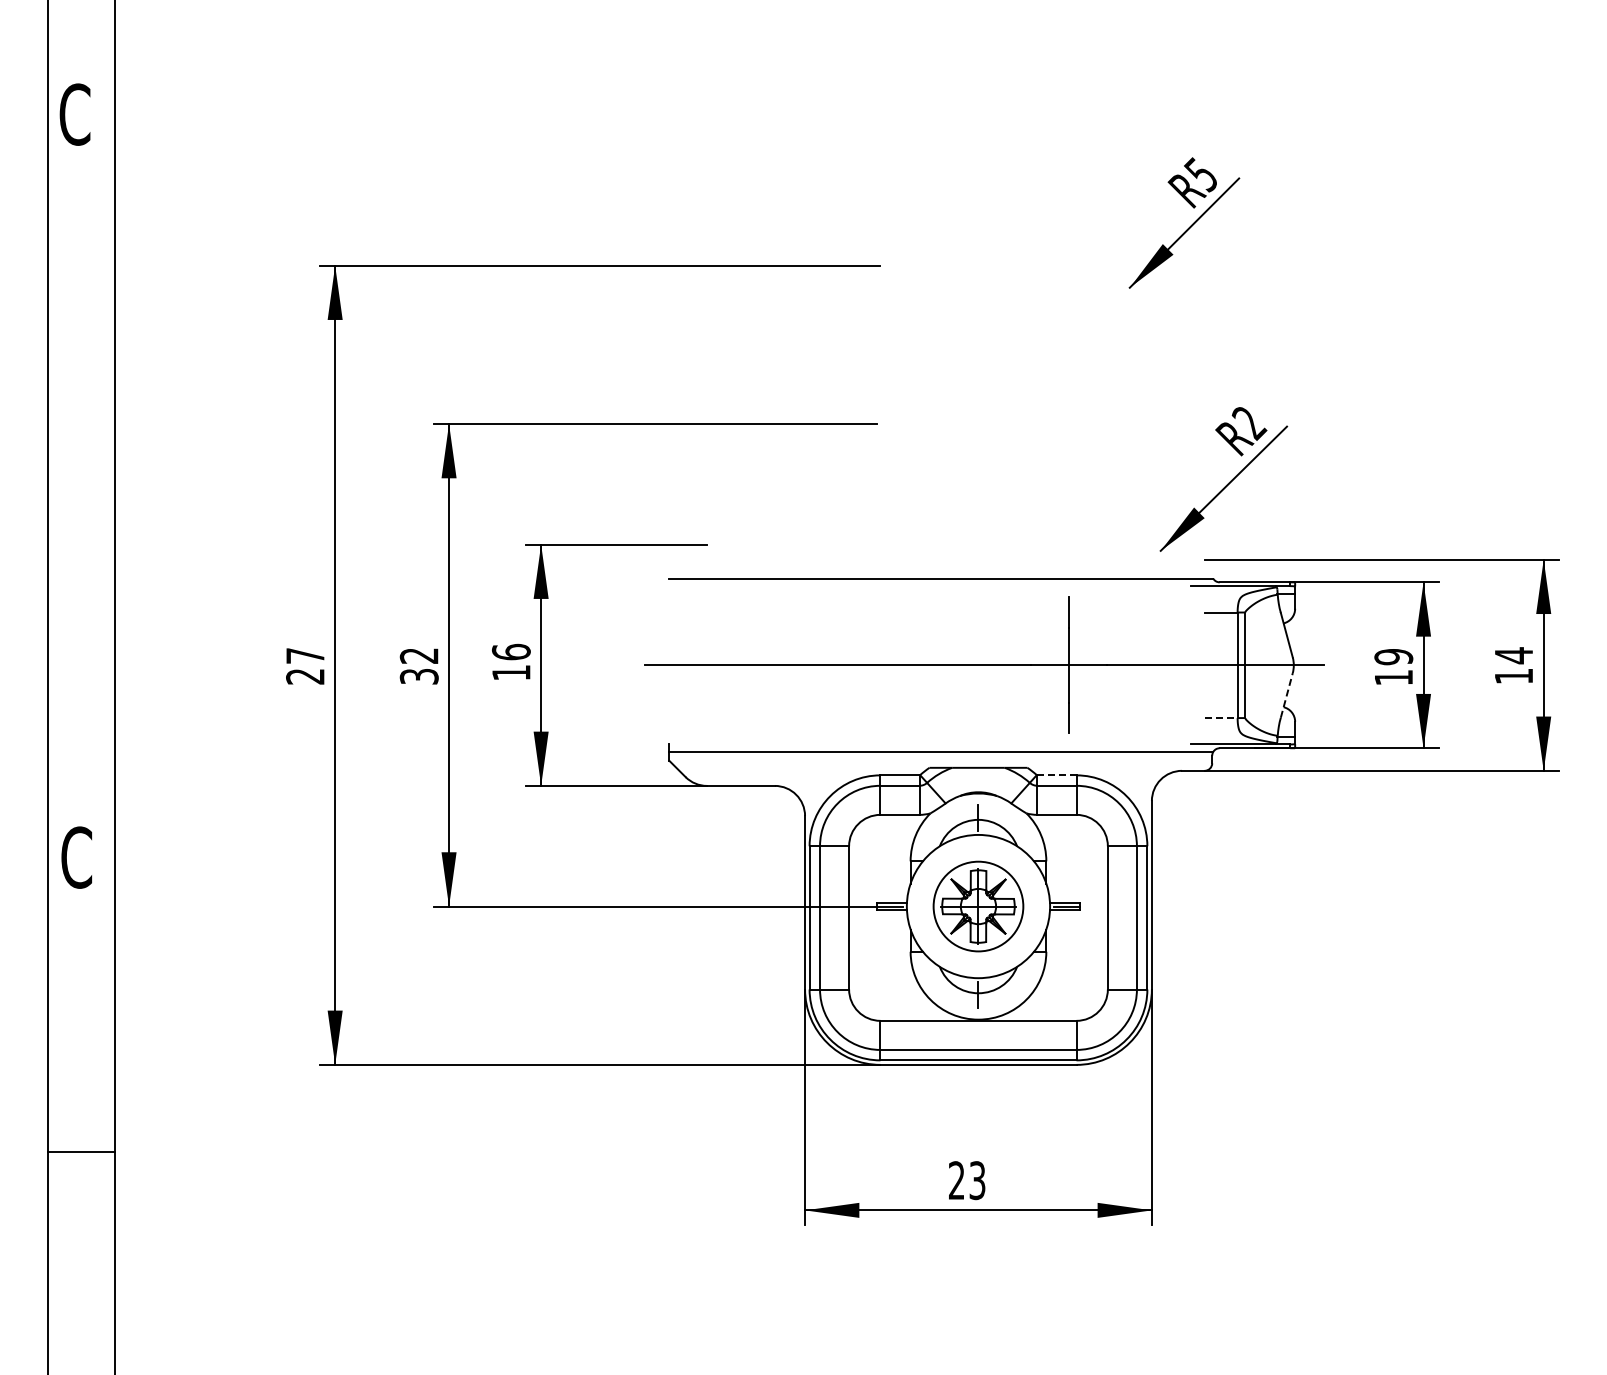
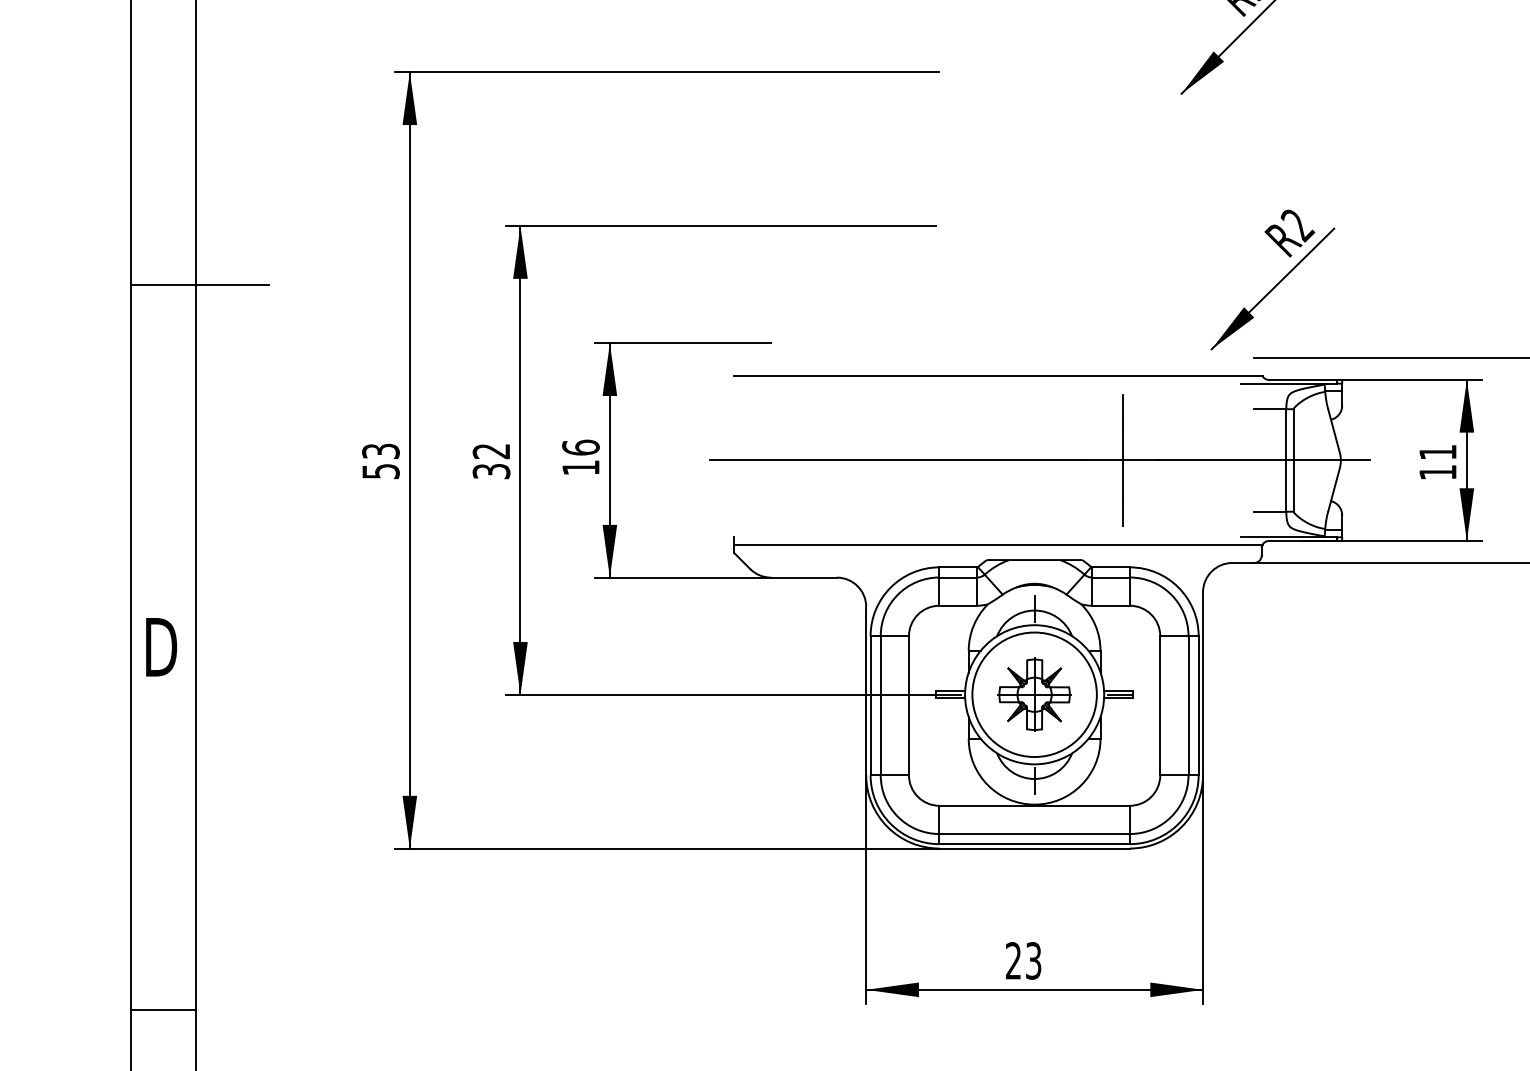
line: (118, 484) -> (199, 284), added
text: (1393, 657) -> (1437, 452), 19 -> 11
text: (305, 666) -> (381, 461), 27 -> 53
line: (1286, 694) -> (1333, 488), dashed -> solid
line: (1221, 718) -> (1270, 512), dashed -> solid
line: (1056, 775) -> (1110, 567), dashed -> solid
text: (78, 857) -> (160, 647), C -> D
circle: (978, 906) -> (1034, 694), size x1.43
line: (81, 1152) -> (163, 1010), moved

